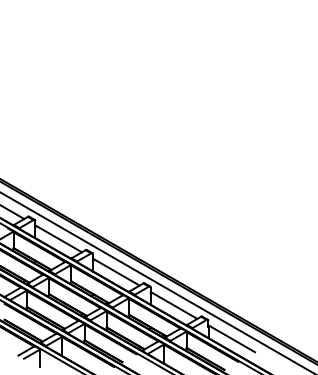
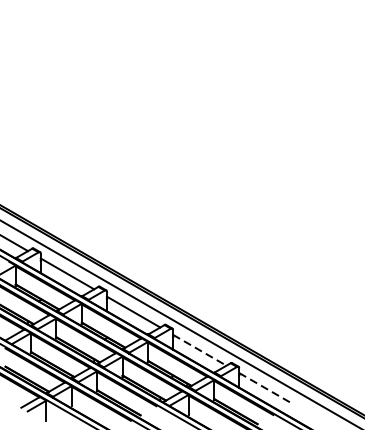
line: (174, 305) -> (200, 350), solid -> dashed
line: (231, 338) -> (265, 388), solid -> dashed

